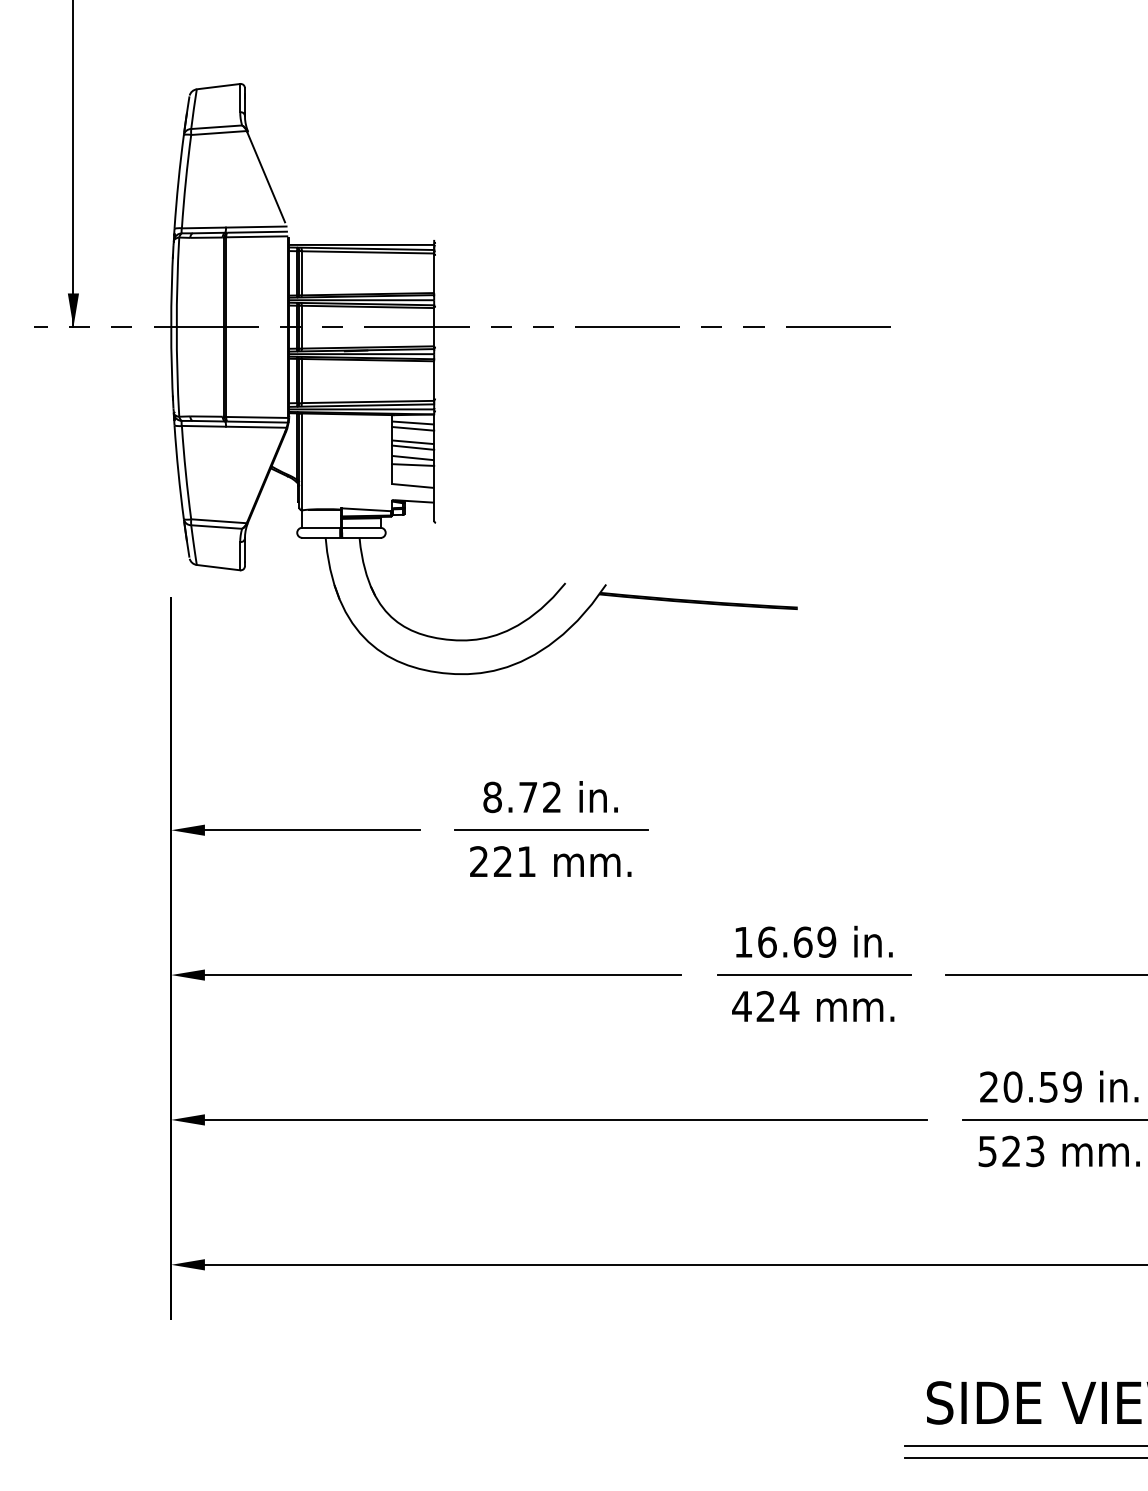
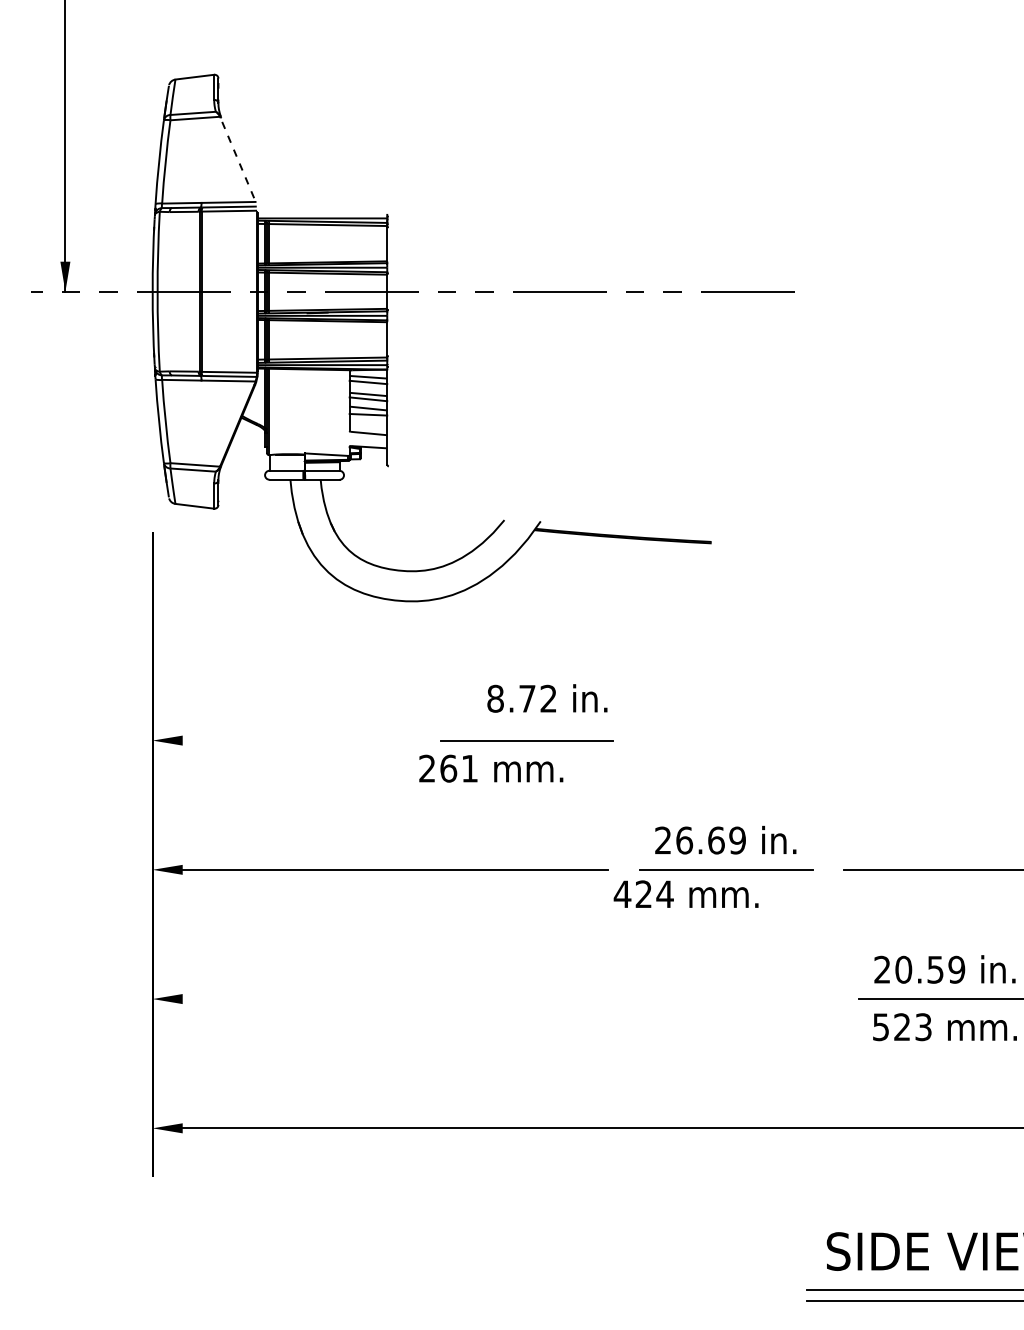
line: (266, 177) -> (237, 158), solid -> dashed
text: (550, 797) -> (547, 698), moved
line: (551, 829) -> (526, 739), moved
line: (312, 830) -> (278, 740), removed
text: (502, 861) -> (448, 768), 221 -> 261
text: (743, 941) -> (663, 839), 16.69 -> 26.69
text: (813, 1005) -> (686, 893), moved
line: (565, 1119) -> (504, 998), removed

